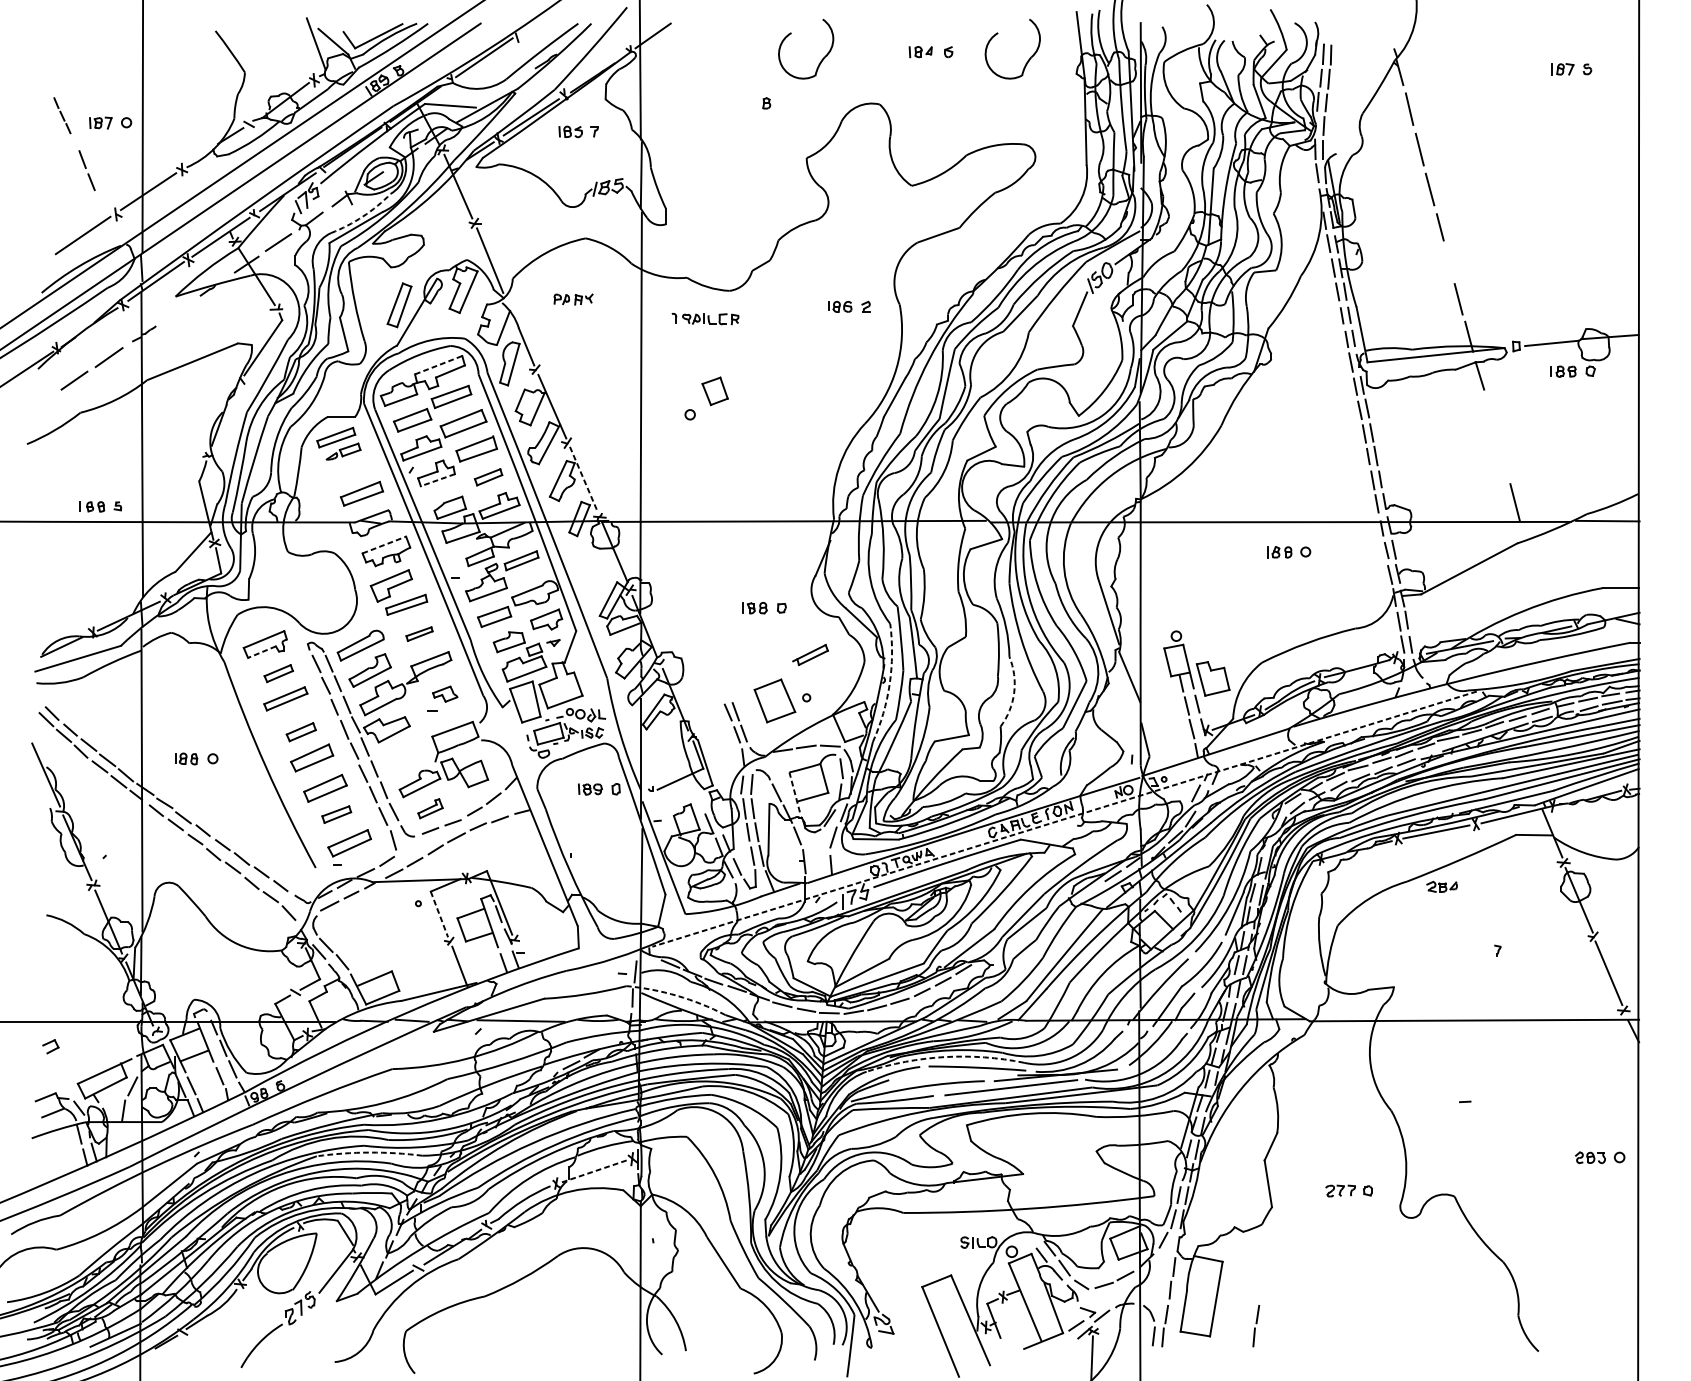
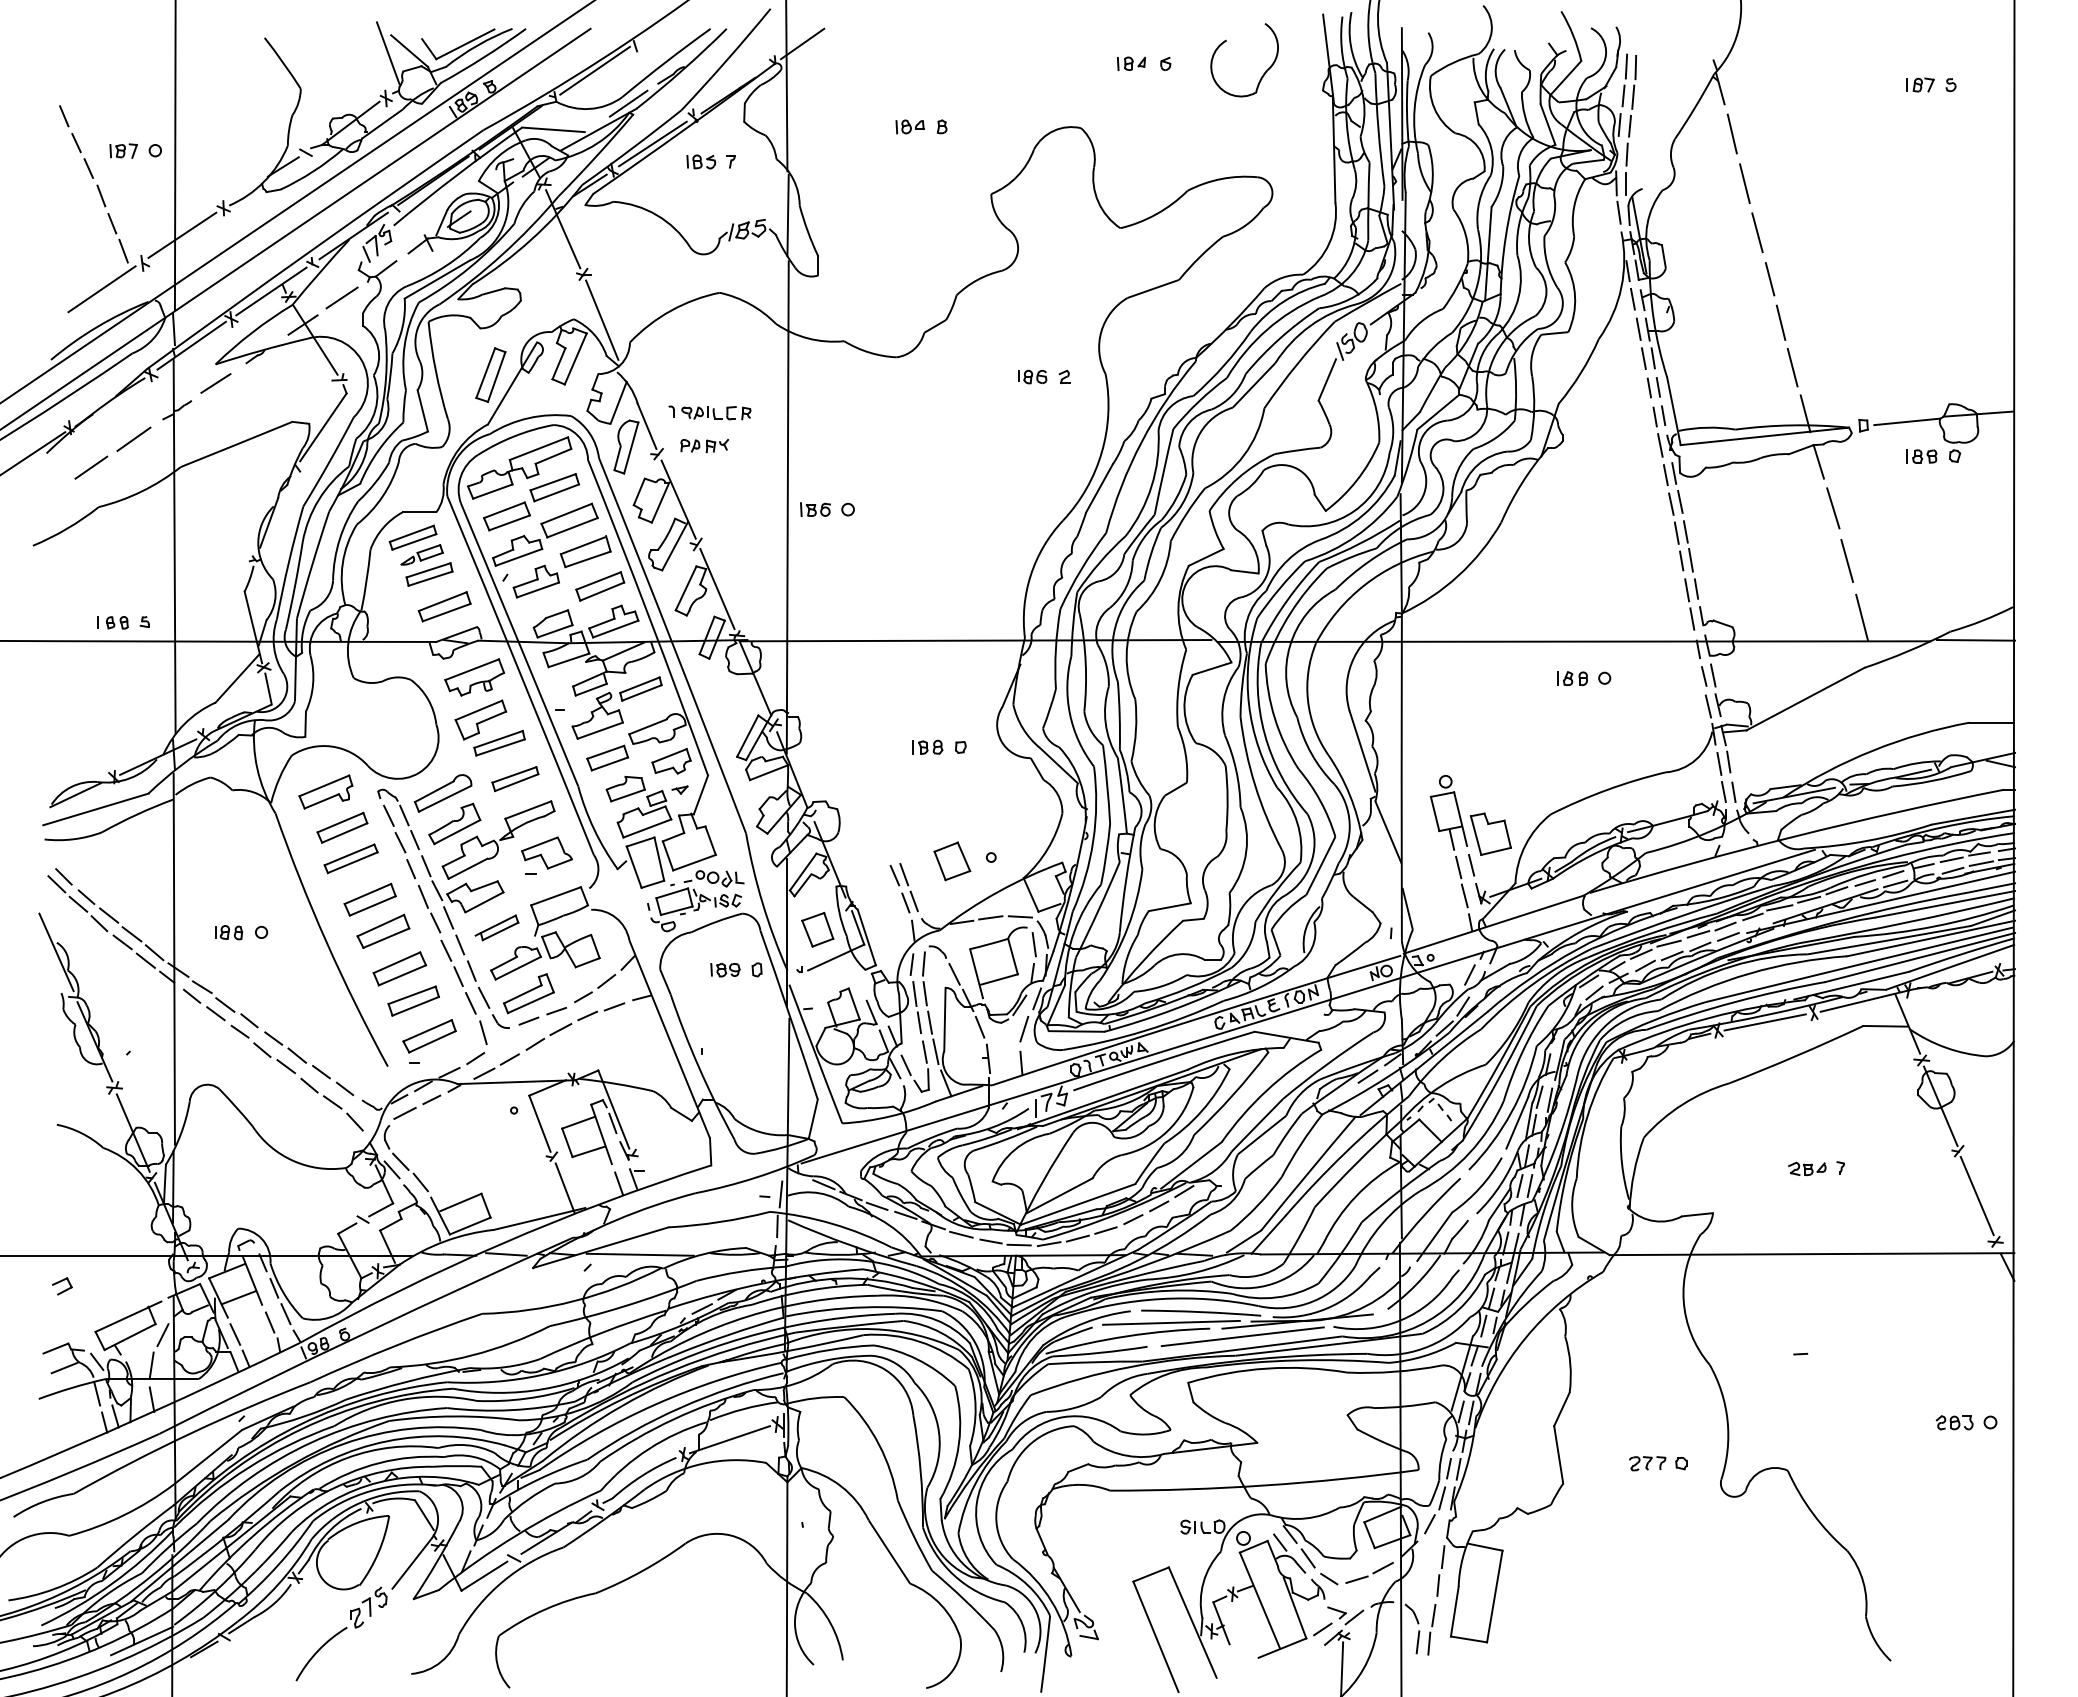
part: (821, 59) -> (1009, 73), removed
line: (511, 84) -> (628, 103), added
part: (740, 103) -> (909, 126), added
part: (62, 115) -> (76, 141), size x1.67
line: (100, 203) -> (123, 250), added
arc: (362, 216) -> (445, 265), dashed -> solid
line: (1448, 262) -> (1780, 322), added
part: (573, 299) -> (704, 446), moved
line: (175, 312) -> (215, 383), added
part: (705, 318) -> (709, 412), moved
line: (439, 365) -> (539, 448), dashed -> solid
part: (714, 391) -> (817, 929), moved
line: (1491, 413) -> (1833, 508), added
part: (663, 414) -> (815, 509), added
line: (1503, 456) -> (1847, 560), added
part: (349, 467) -> (429, 574), added
part: (488, 477) -> (600, 586), size x1.43
line: (583, 479) -> (717, 589), dashed -> solid
line: (437, 480) -> (537, 590), dashed -> solid
line: (384, 544) -> (472, 669), dashed -> solid
part: (419, 634) -> (515, 779), size x1.43
line: (261, 652) -> (321, 801), dashed -> solid
part: (810, 654) -> (496, 927), moved
part: (278, 673) -> (342, 827), size x1.43
arc: (889, 683) -> (1093, 840), dashed -> solid
arc: (1014, 692) -> (1246, 851), dashed -> solid
part: (444, 693) -> (546, 852), size x1.67
part: (775, 701) -> (952, 861), size x0.71
part: (300, 731) -> (369, 899), size x1.43
line: (794, 792) -> (976, 973), dashed -> solid
part: (430, 808) -> (528, 993), size x1.67
part: (336, 814) -> (413, 1000), size x1.43
line: (1063, 819) -> (1307, 1006), dashed -> solid
part: (1442, 886) -> (1807, 1168), moved
line: (439, 915) -> (540, 1124), dashed -> solid
arc: (677, 995) -> (832, 1223), dashed -> solid
arc: (945, 1057) -> (1161, 1299), dashed -> solid
line: (953, 1076) -> (1171, 1322), added
line: (123, 1138) -> (151, 1399), added
arc: (369, 1152) -> (454, 1416), dashed -> solid
line: (593, 1171) -> (729, 1439), dashed -> solid
part: (1255, 1325) -> (1543, 1629), removed

